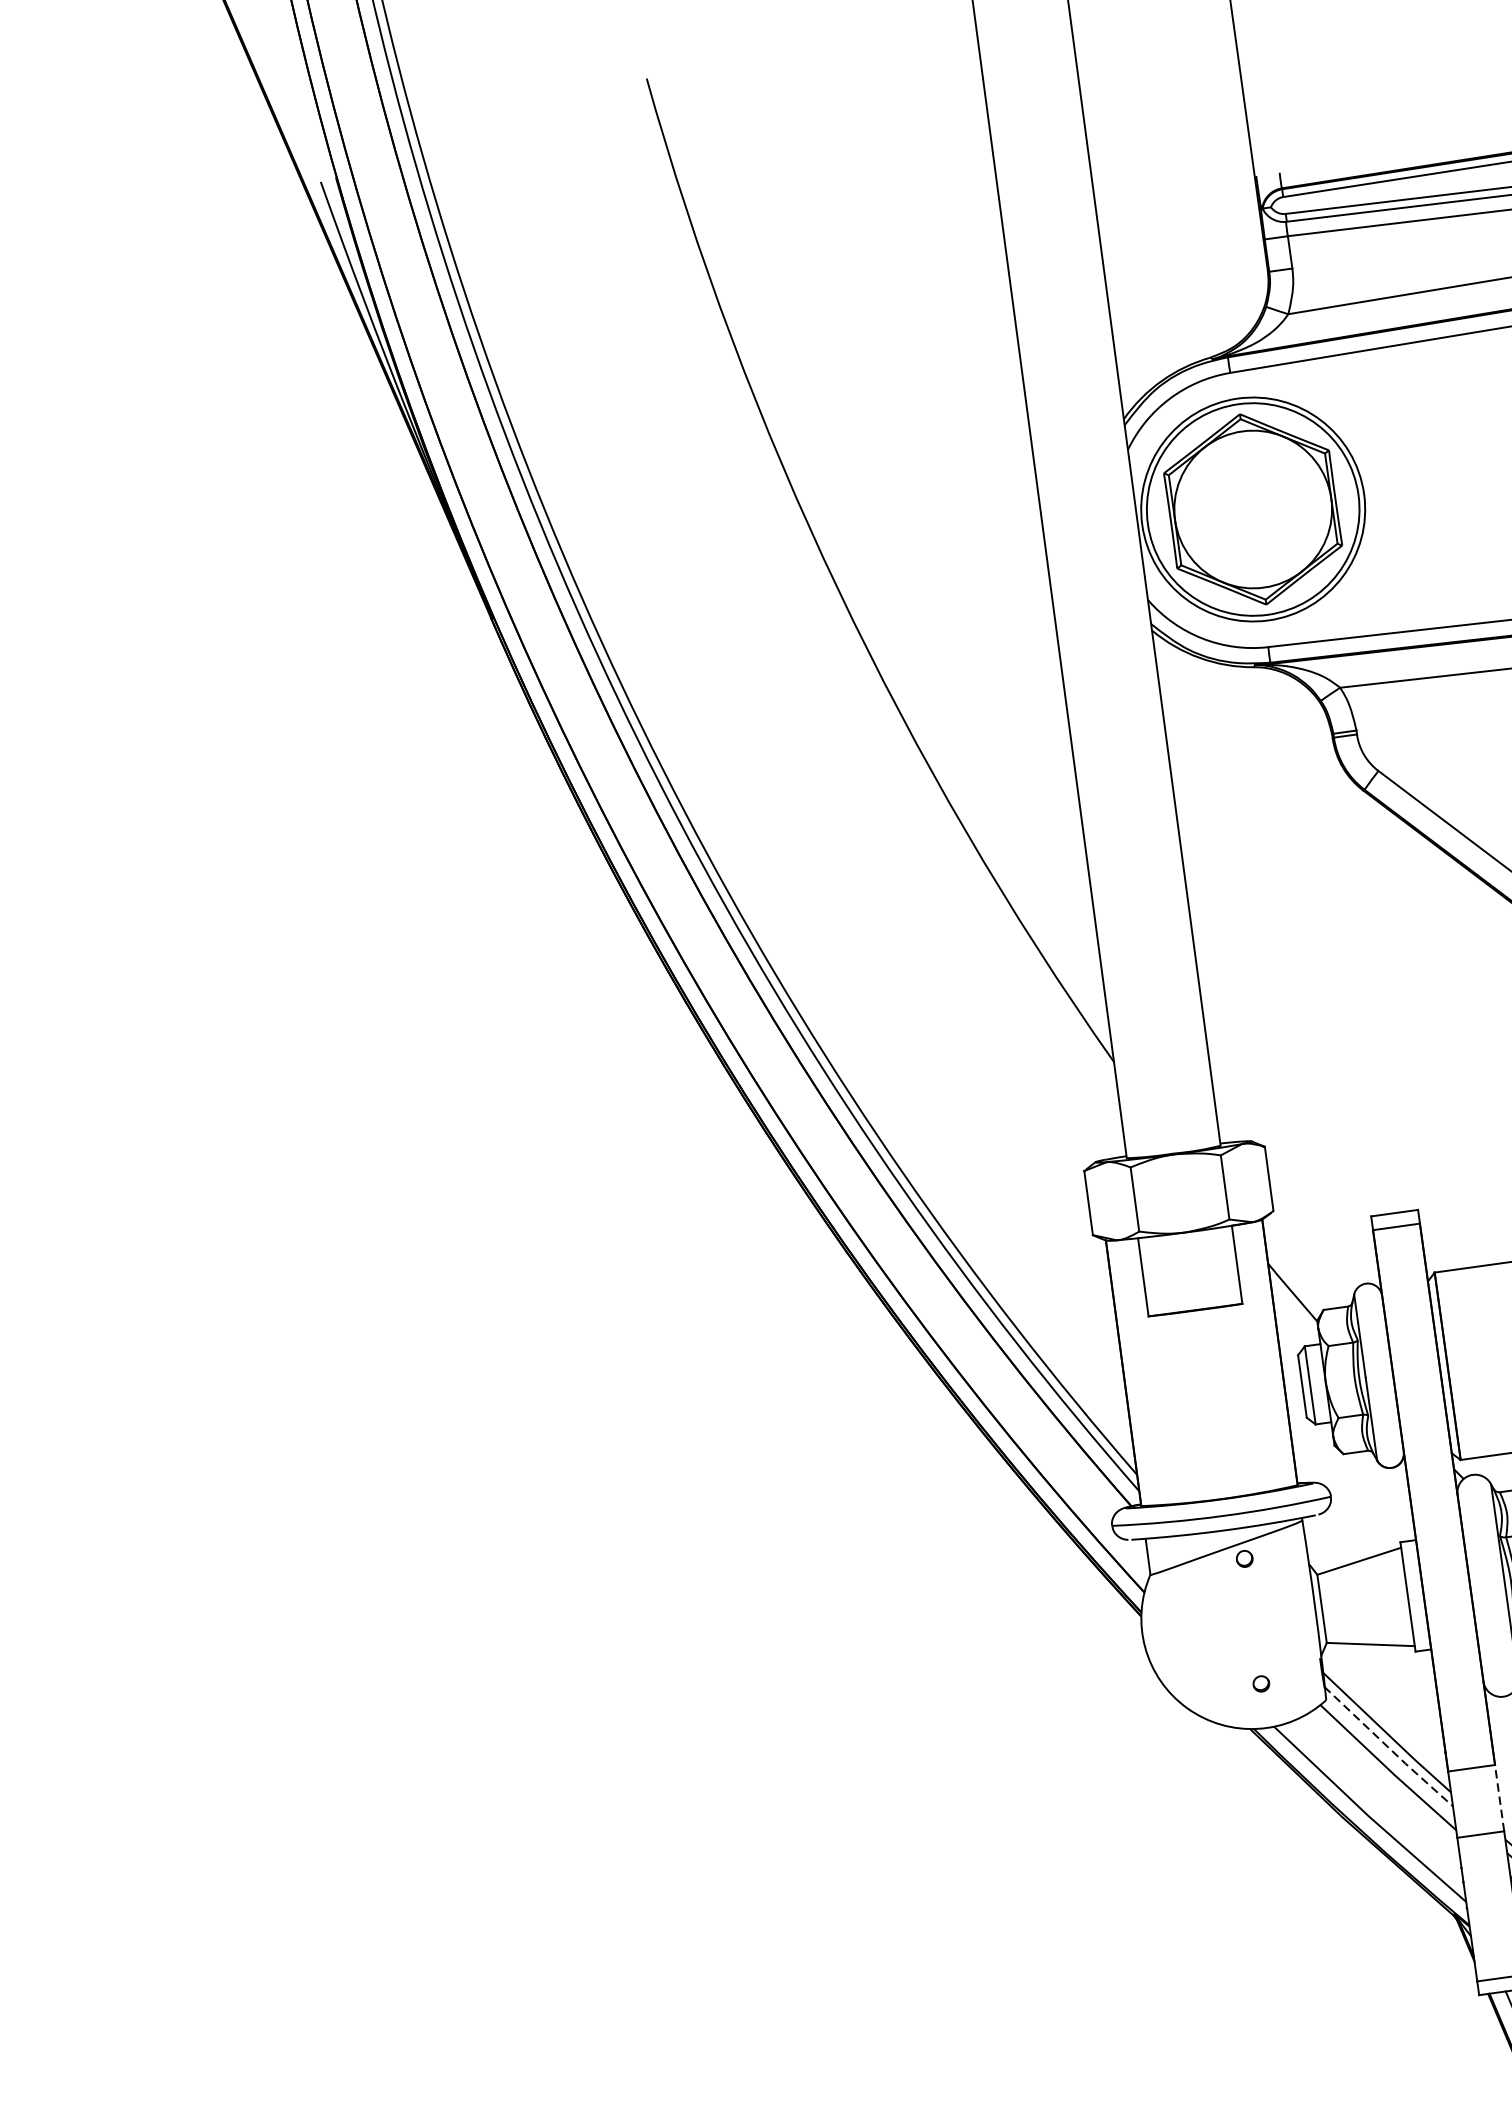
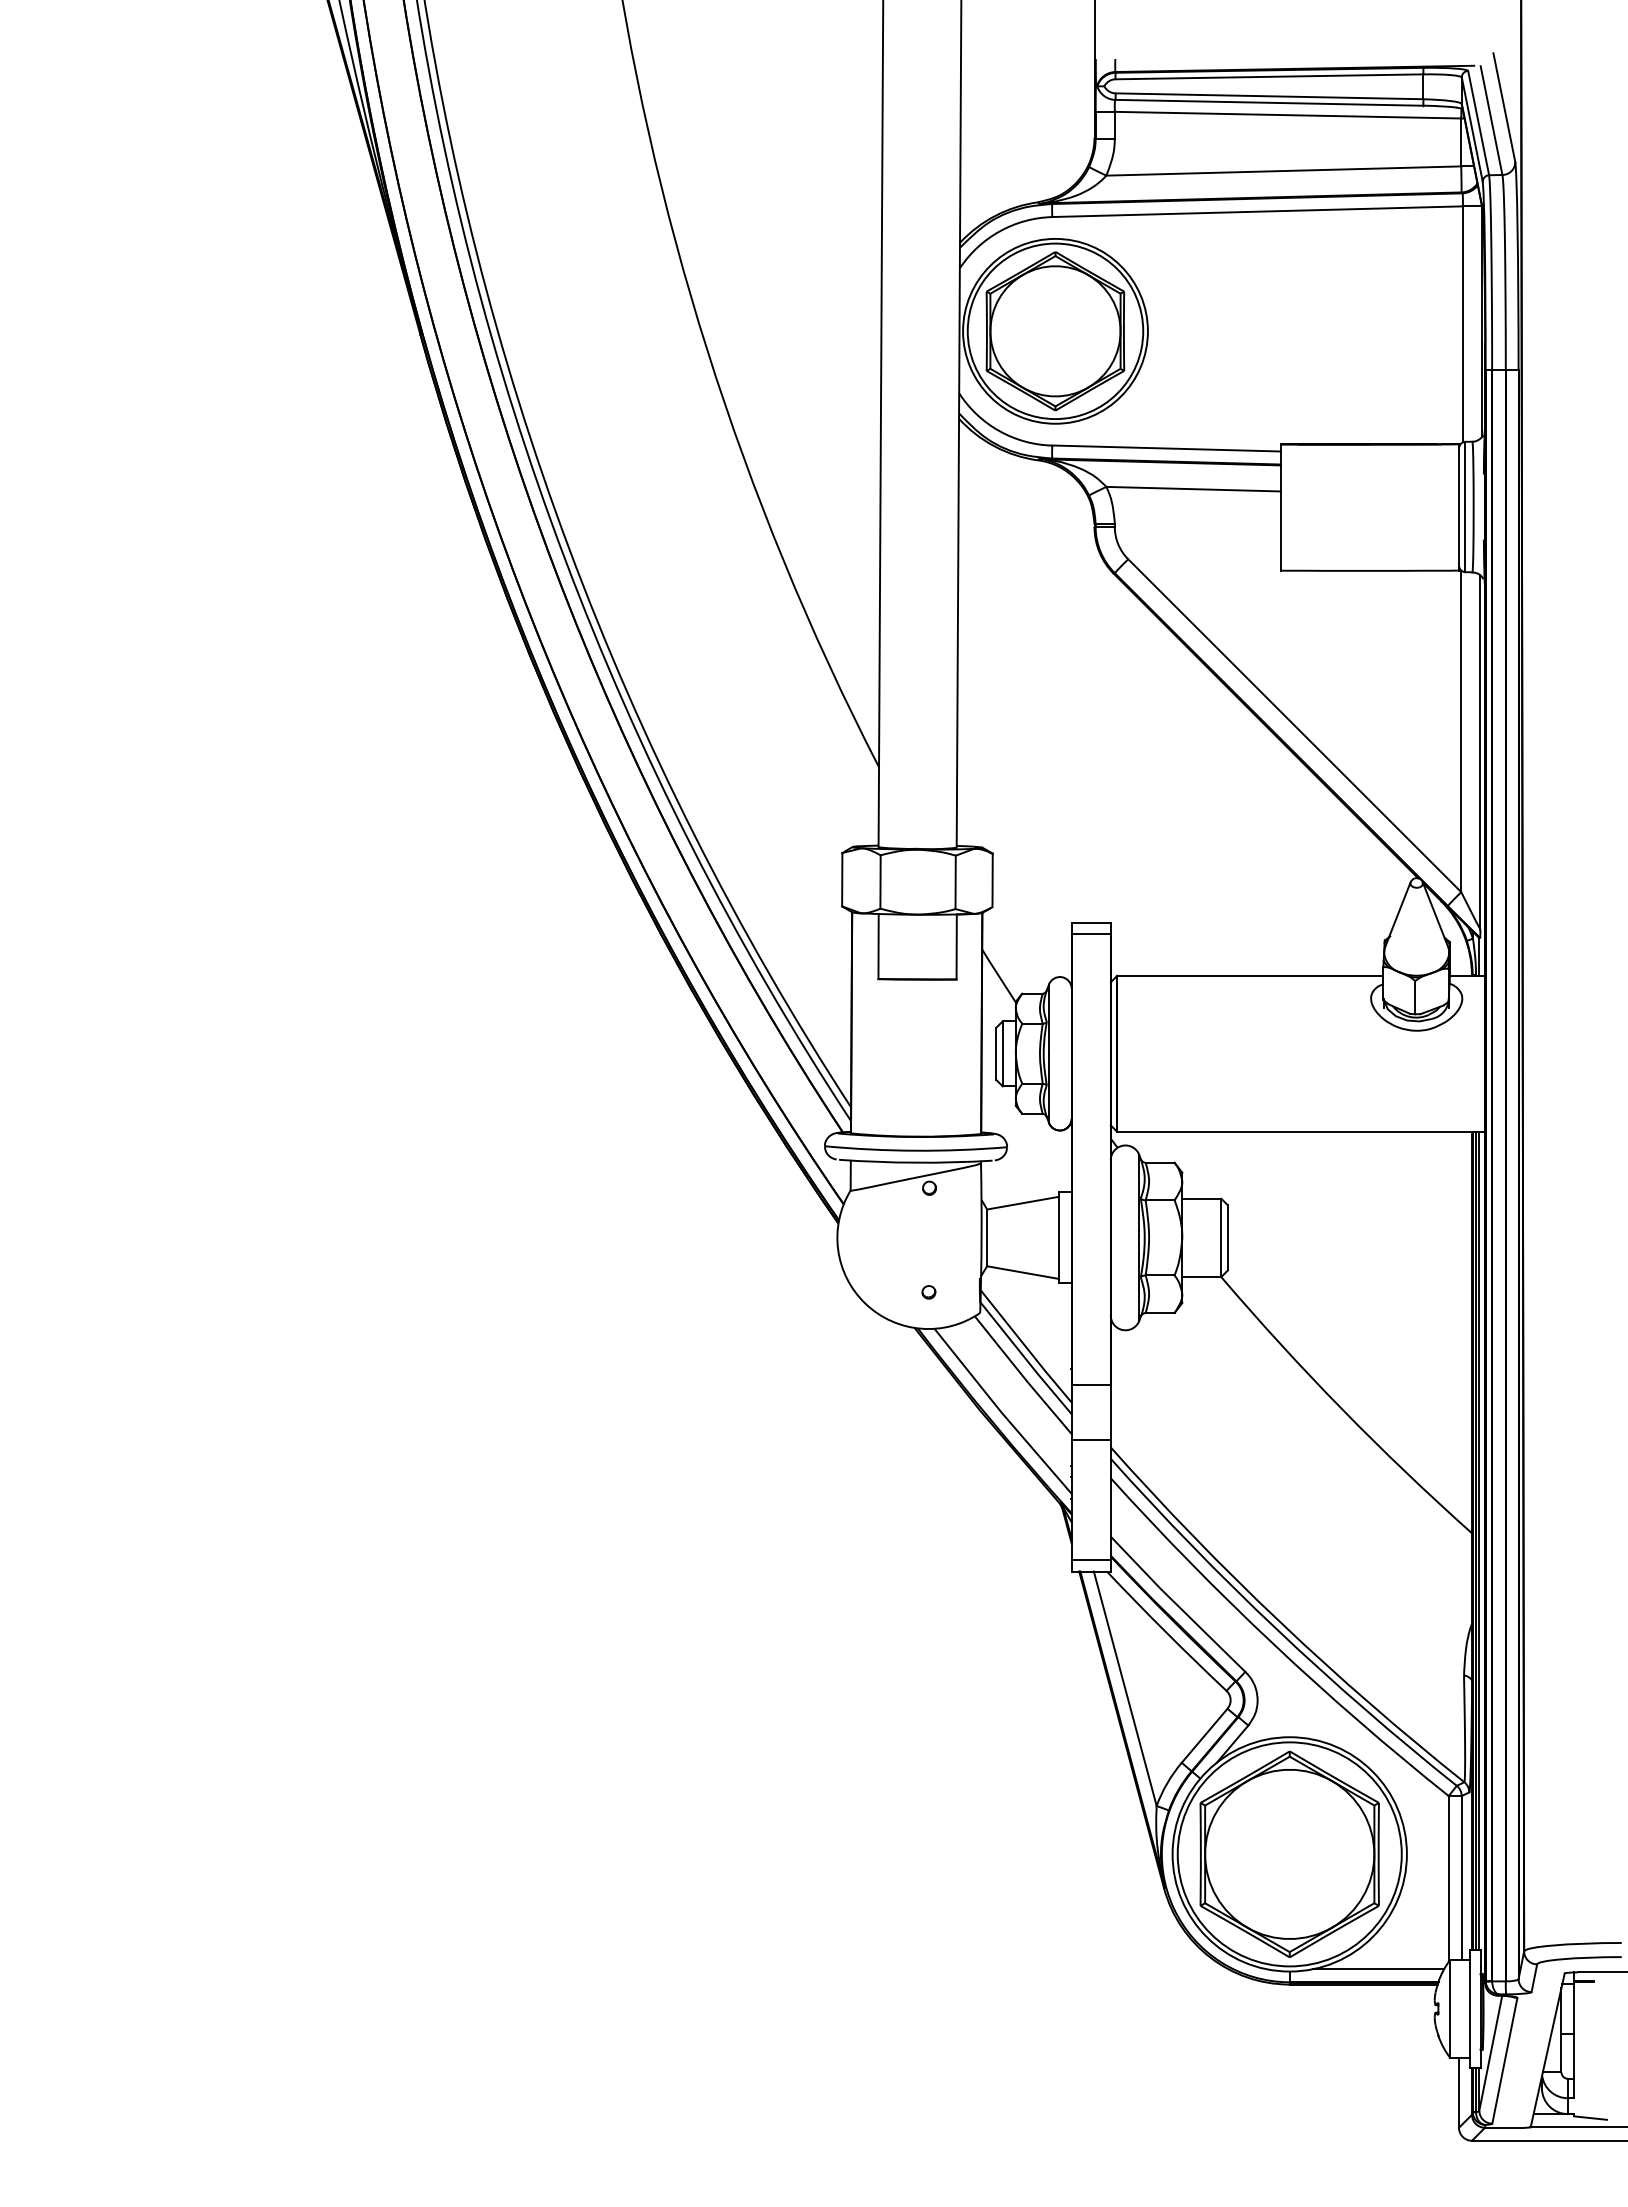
line: (1388, 1748) -> (1025, 1359), dashed -> solid
line: (1499, 1797) -> (1110, 1412), dashed -> solid

